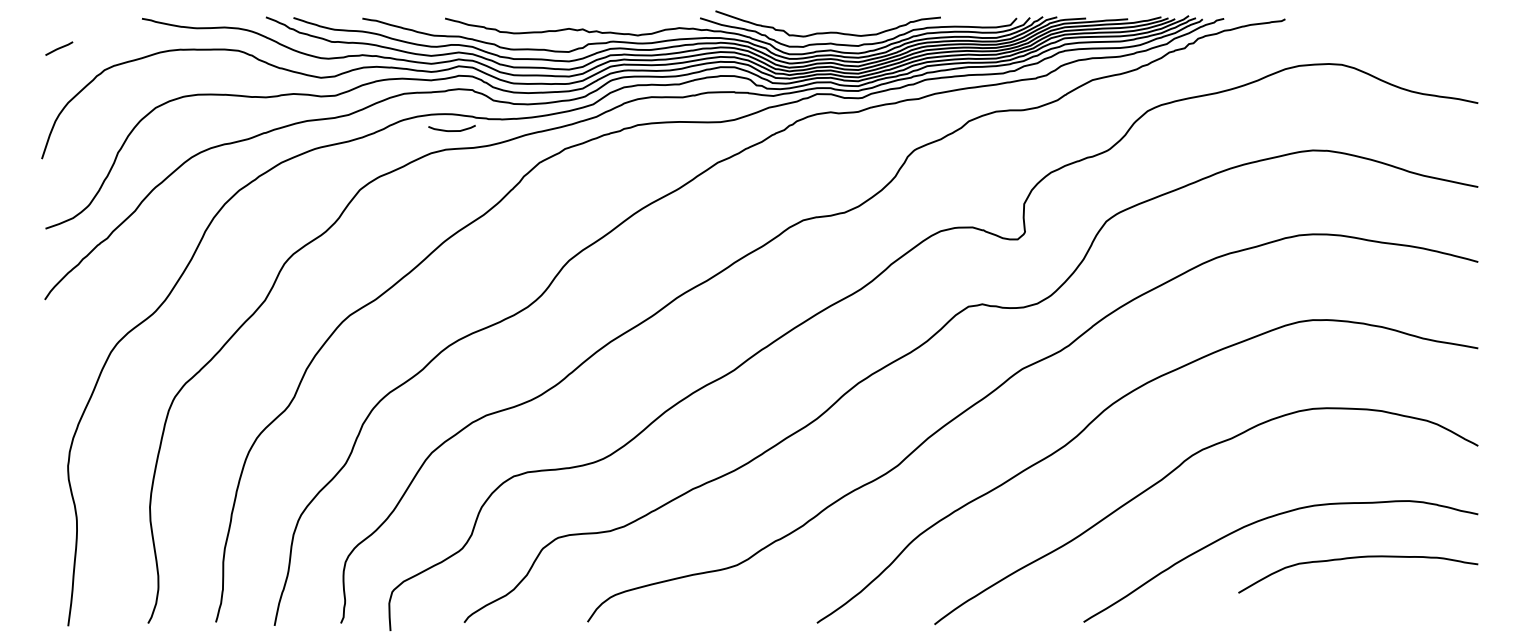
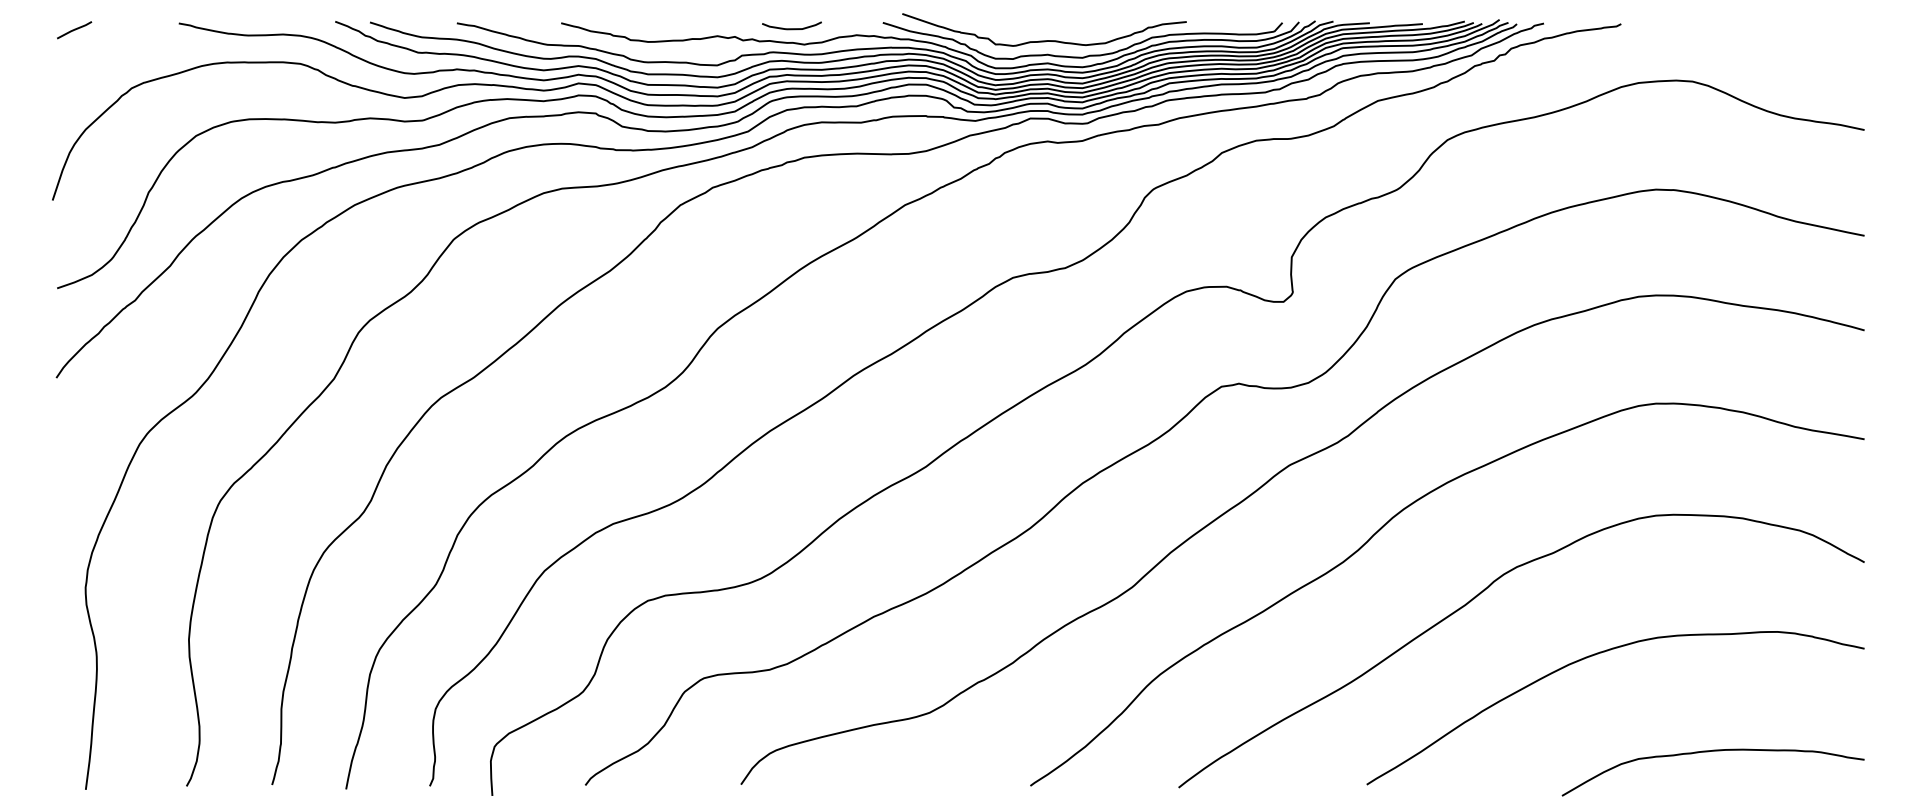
line: (59, 48) -> (74, 30), moved
curve: (451, 130) -> (791, 28), moved
curve: (1354, 558) -> (1708, 752), moved

